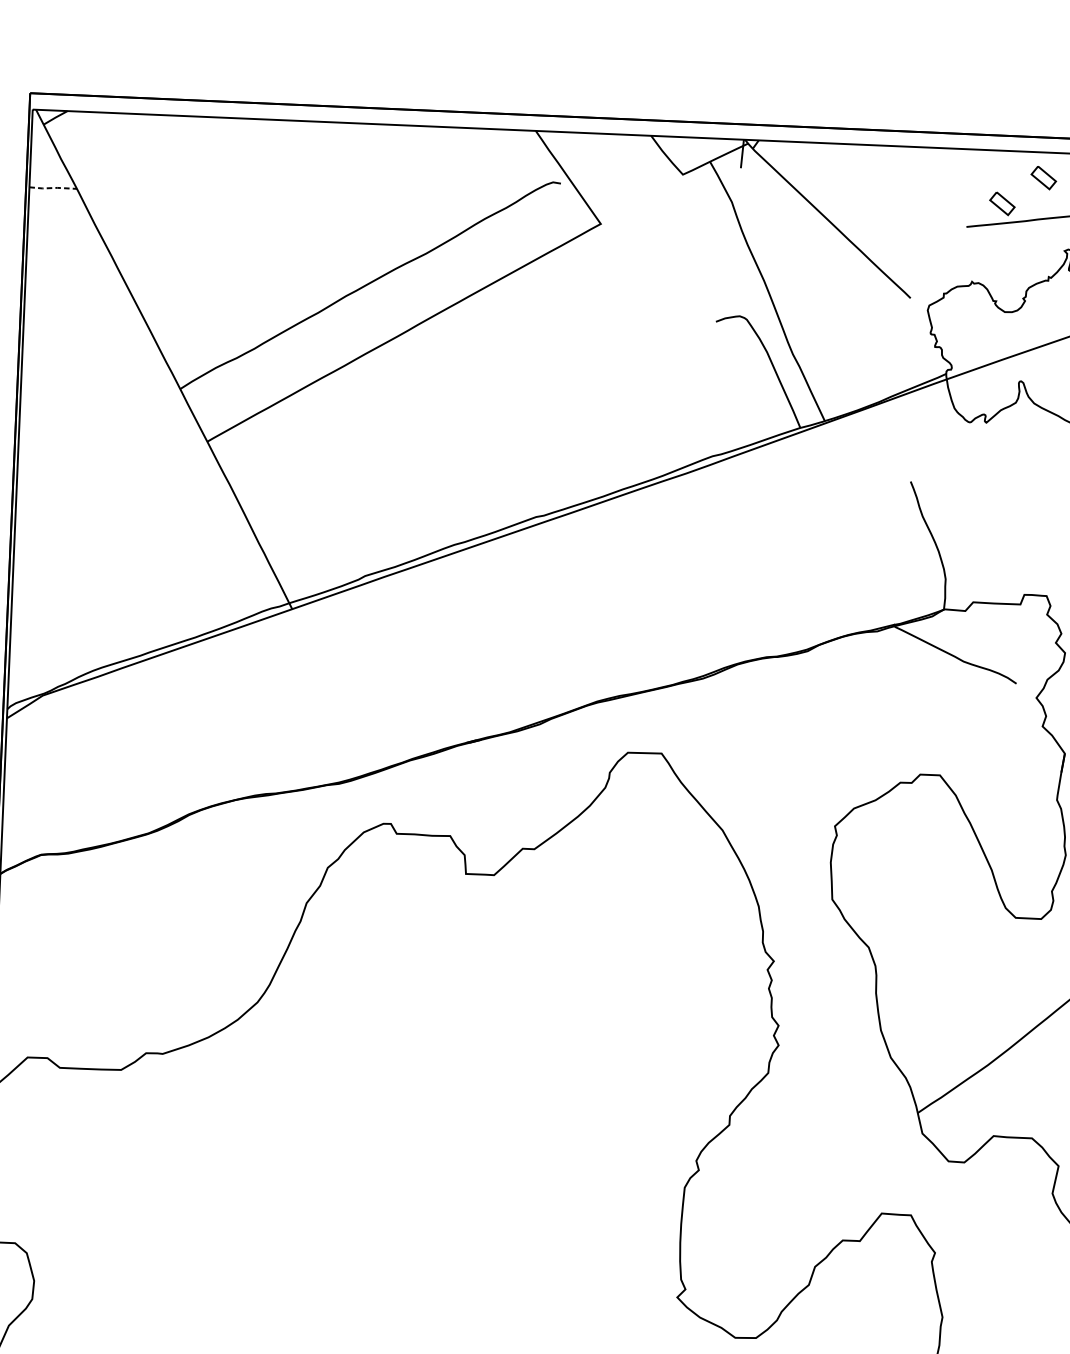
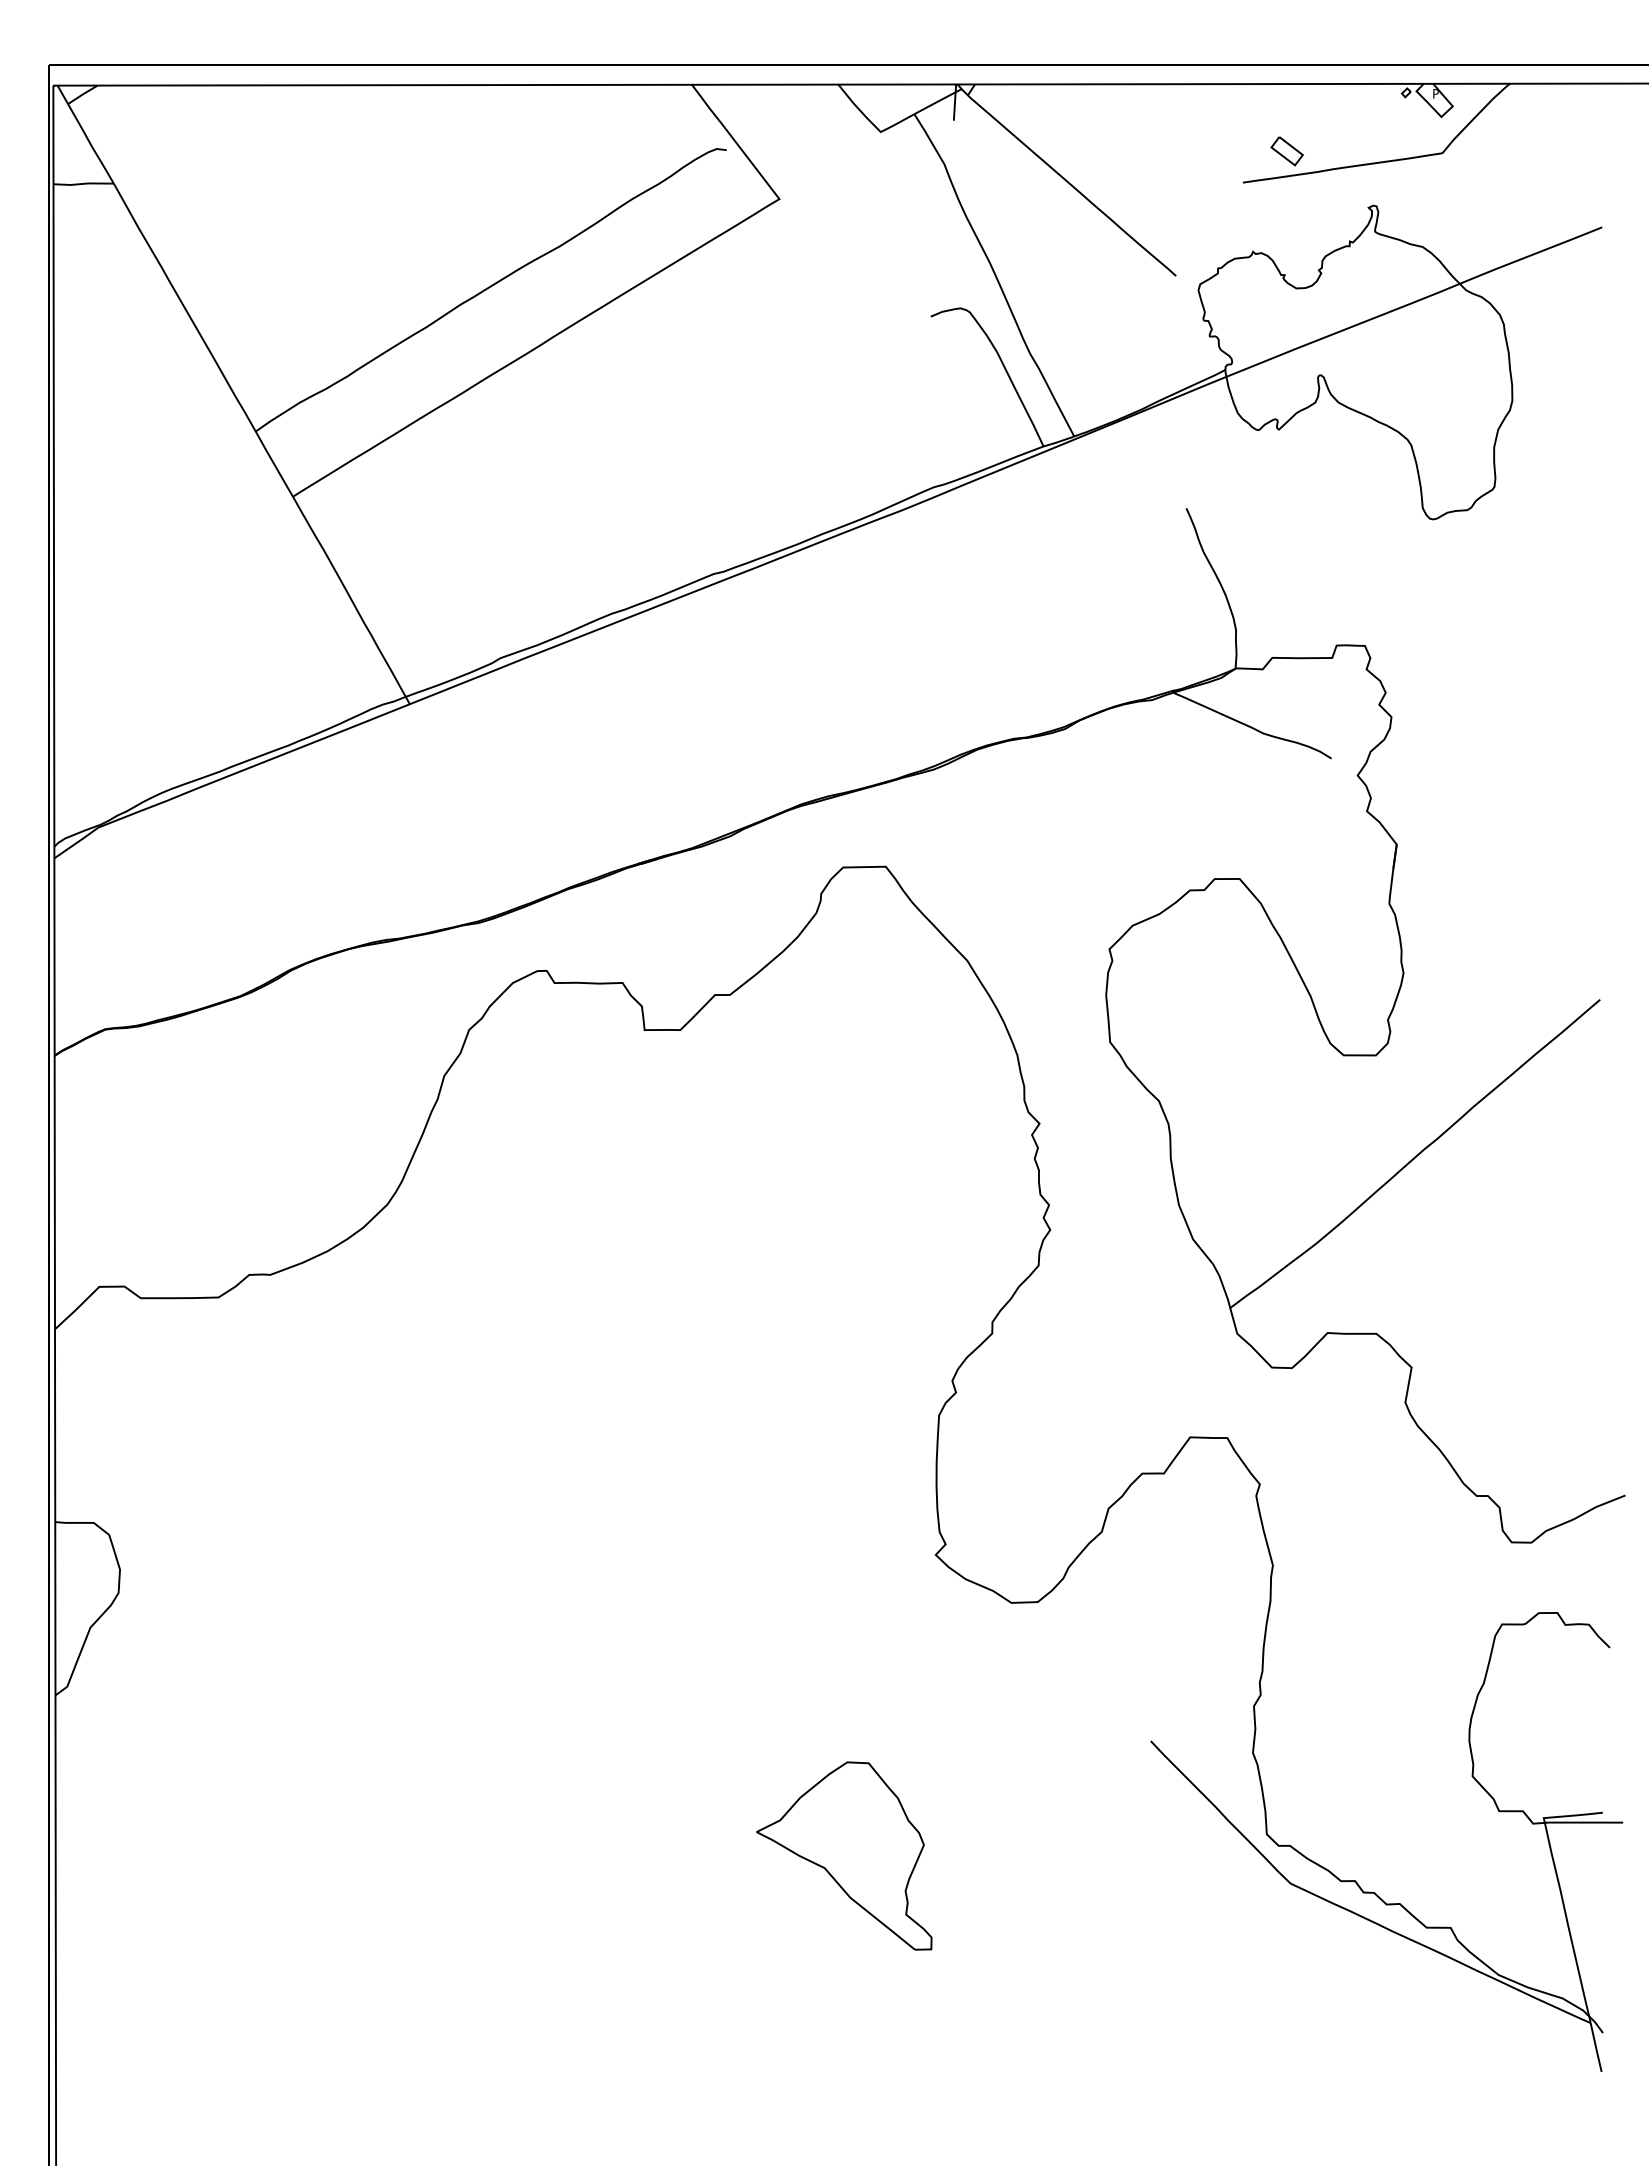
part: (1043, 178) -> (1337, 116), removed
line: (53, 187) -> (84, 183), dashed -> solid

